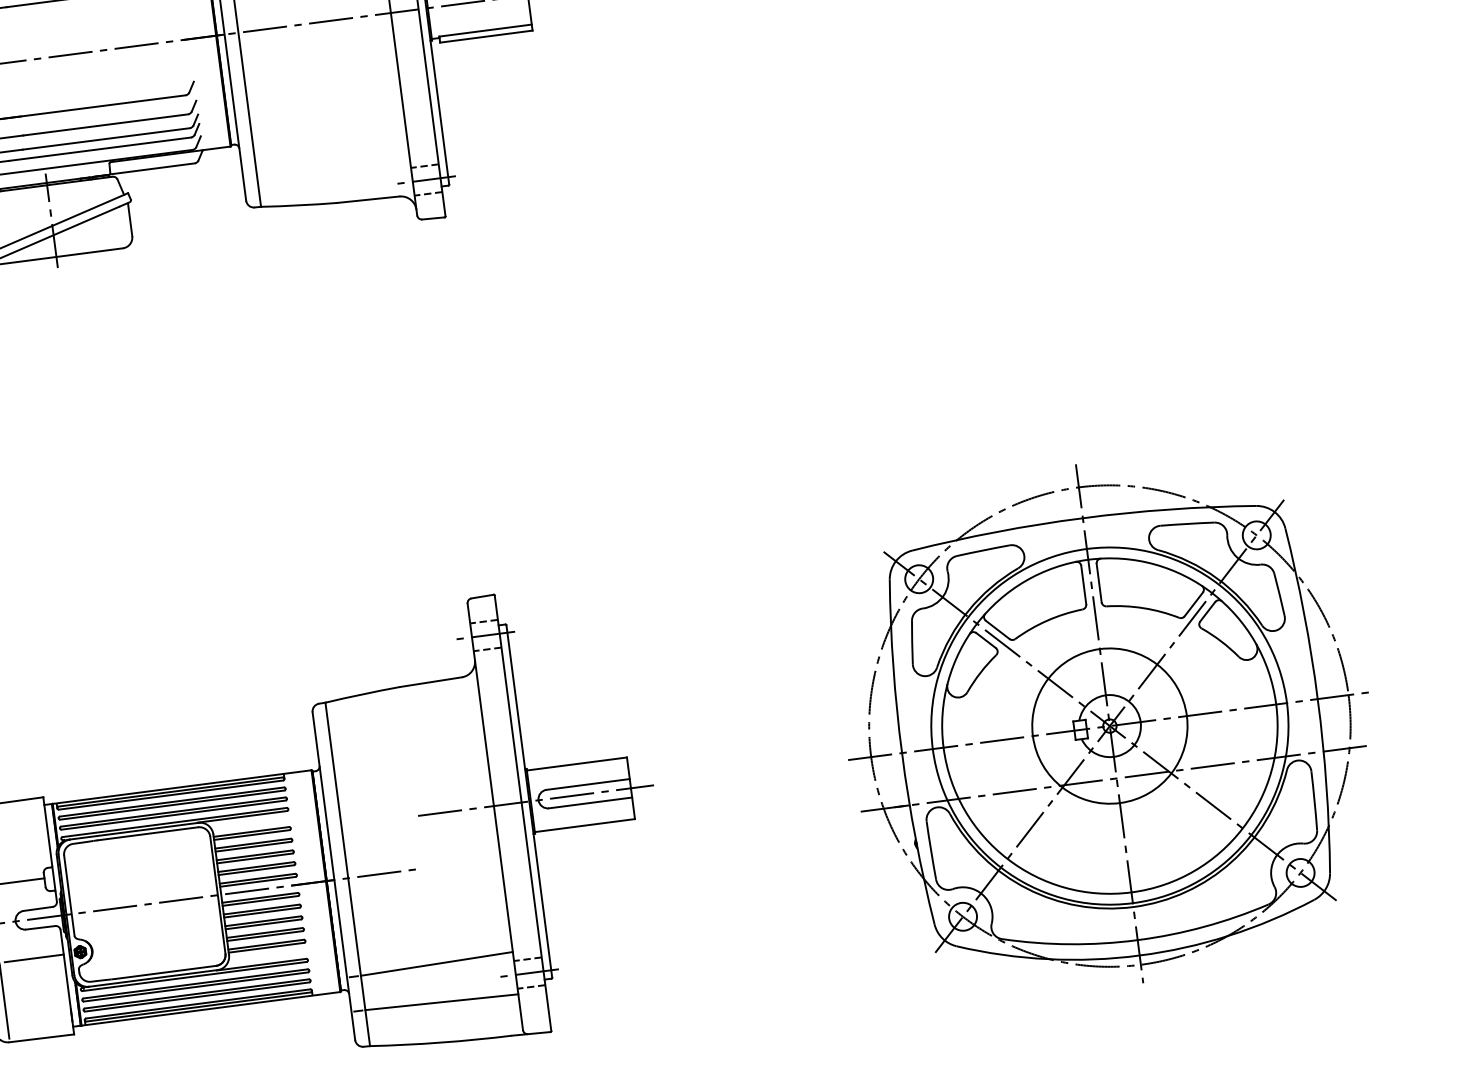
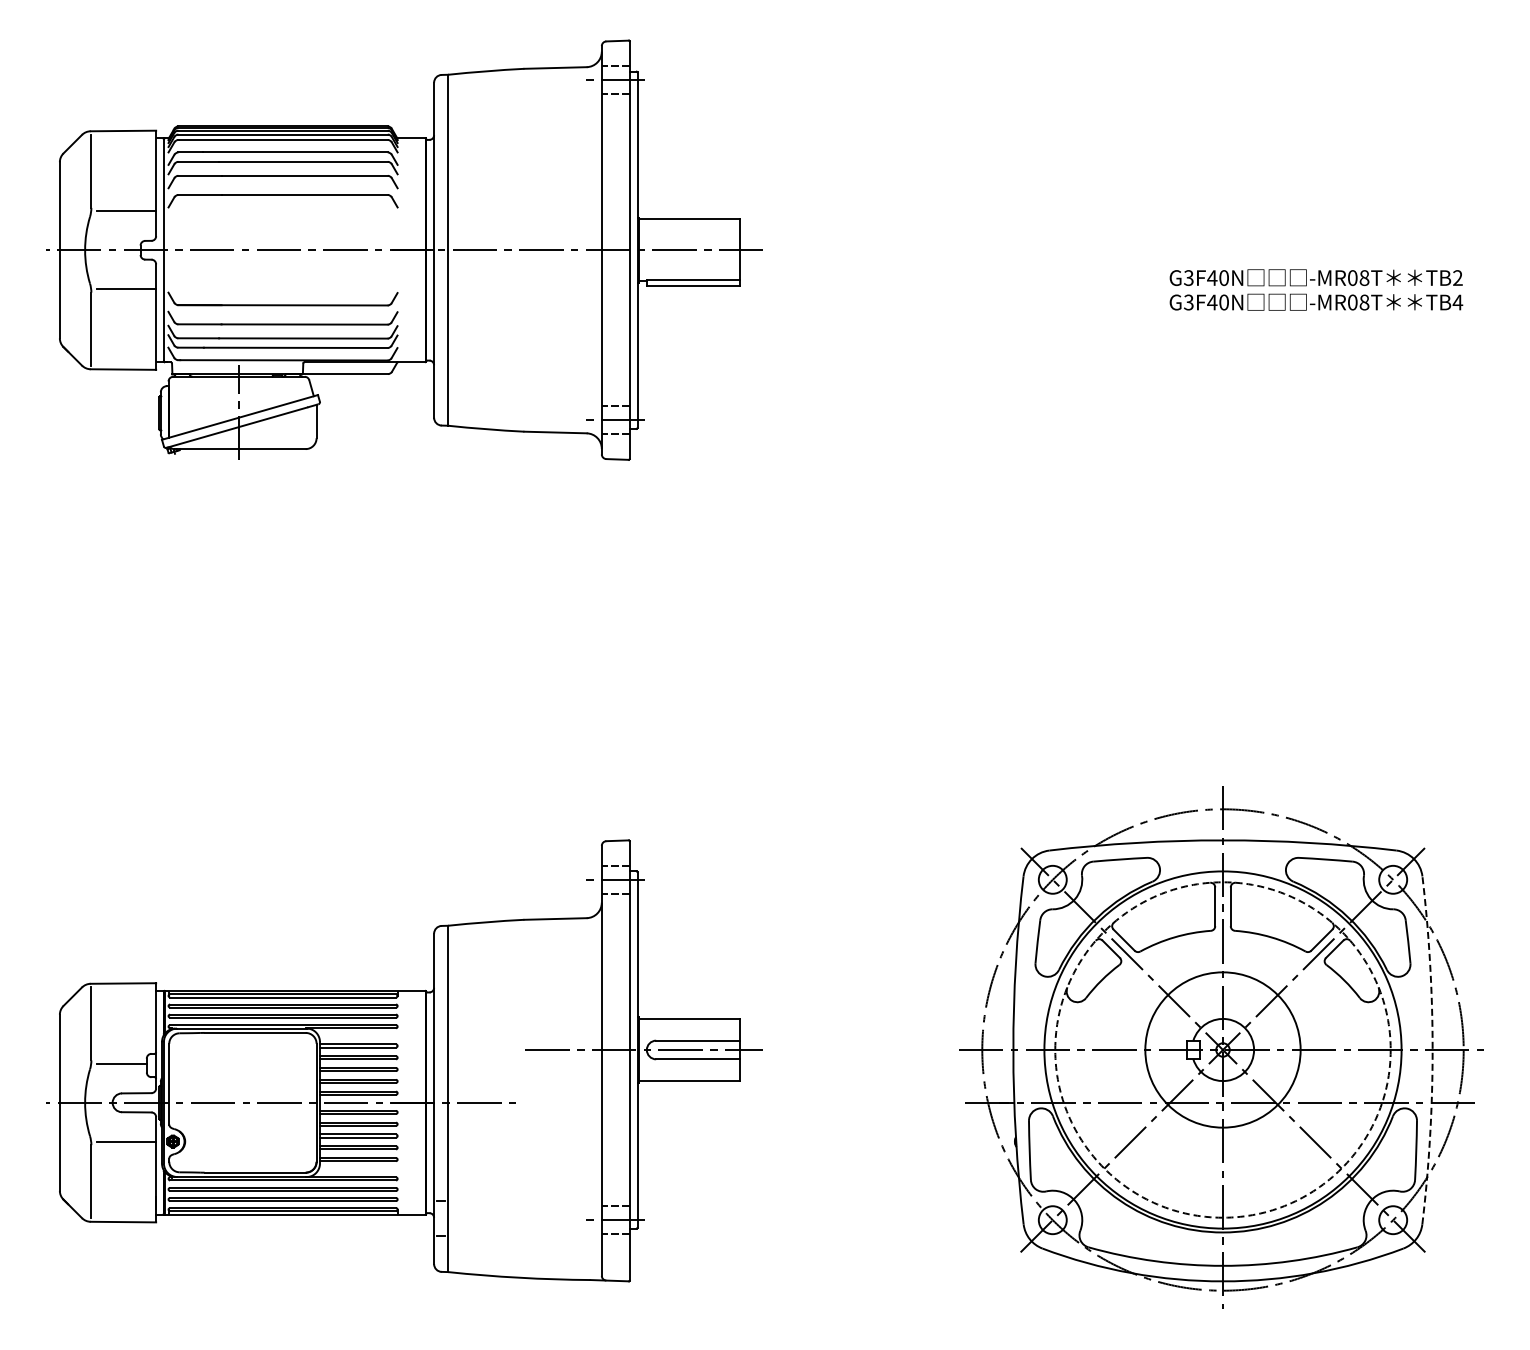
arc: (1317, 699) -> (1432, 1050), solid -> dashed
circle: (1109, 725) -> (1222, 1049), solid -> dashed
line: (436, 964) -> (524, 1199), removed
line: (441, 1001) -> (524, 1237), removed

